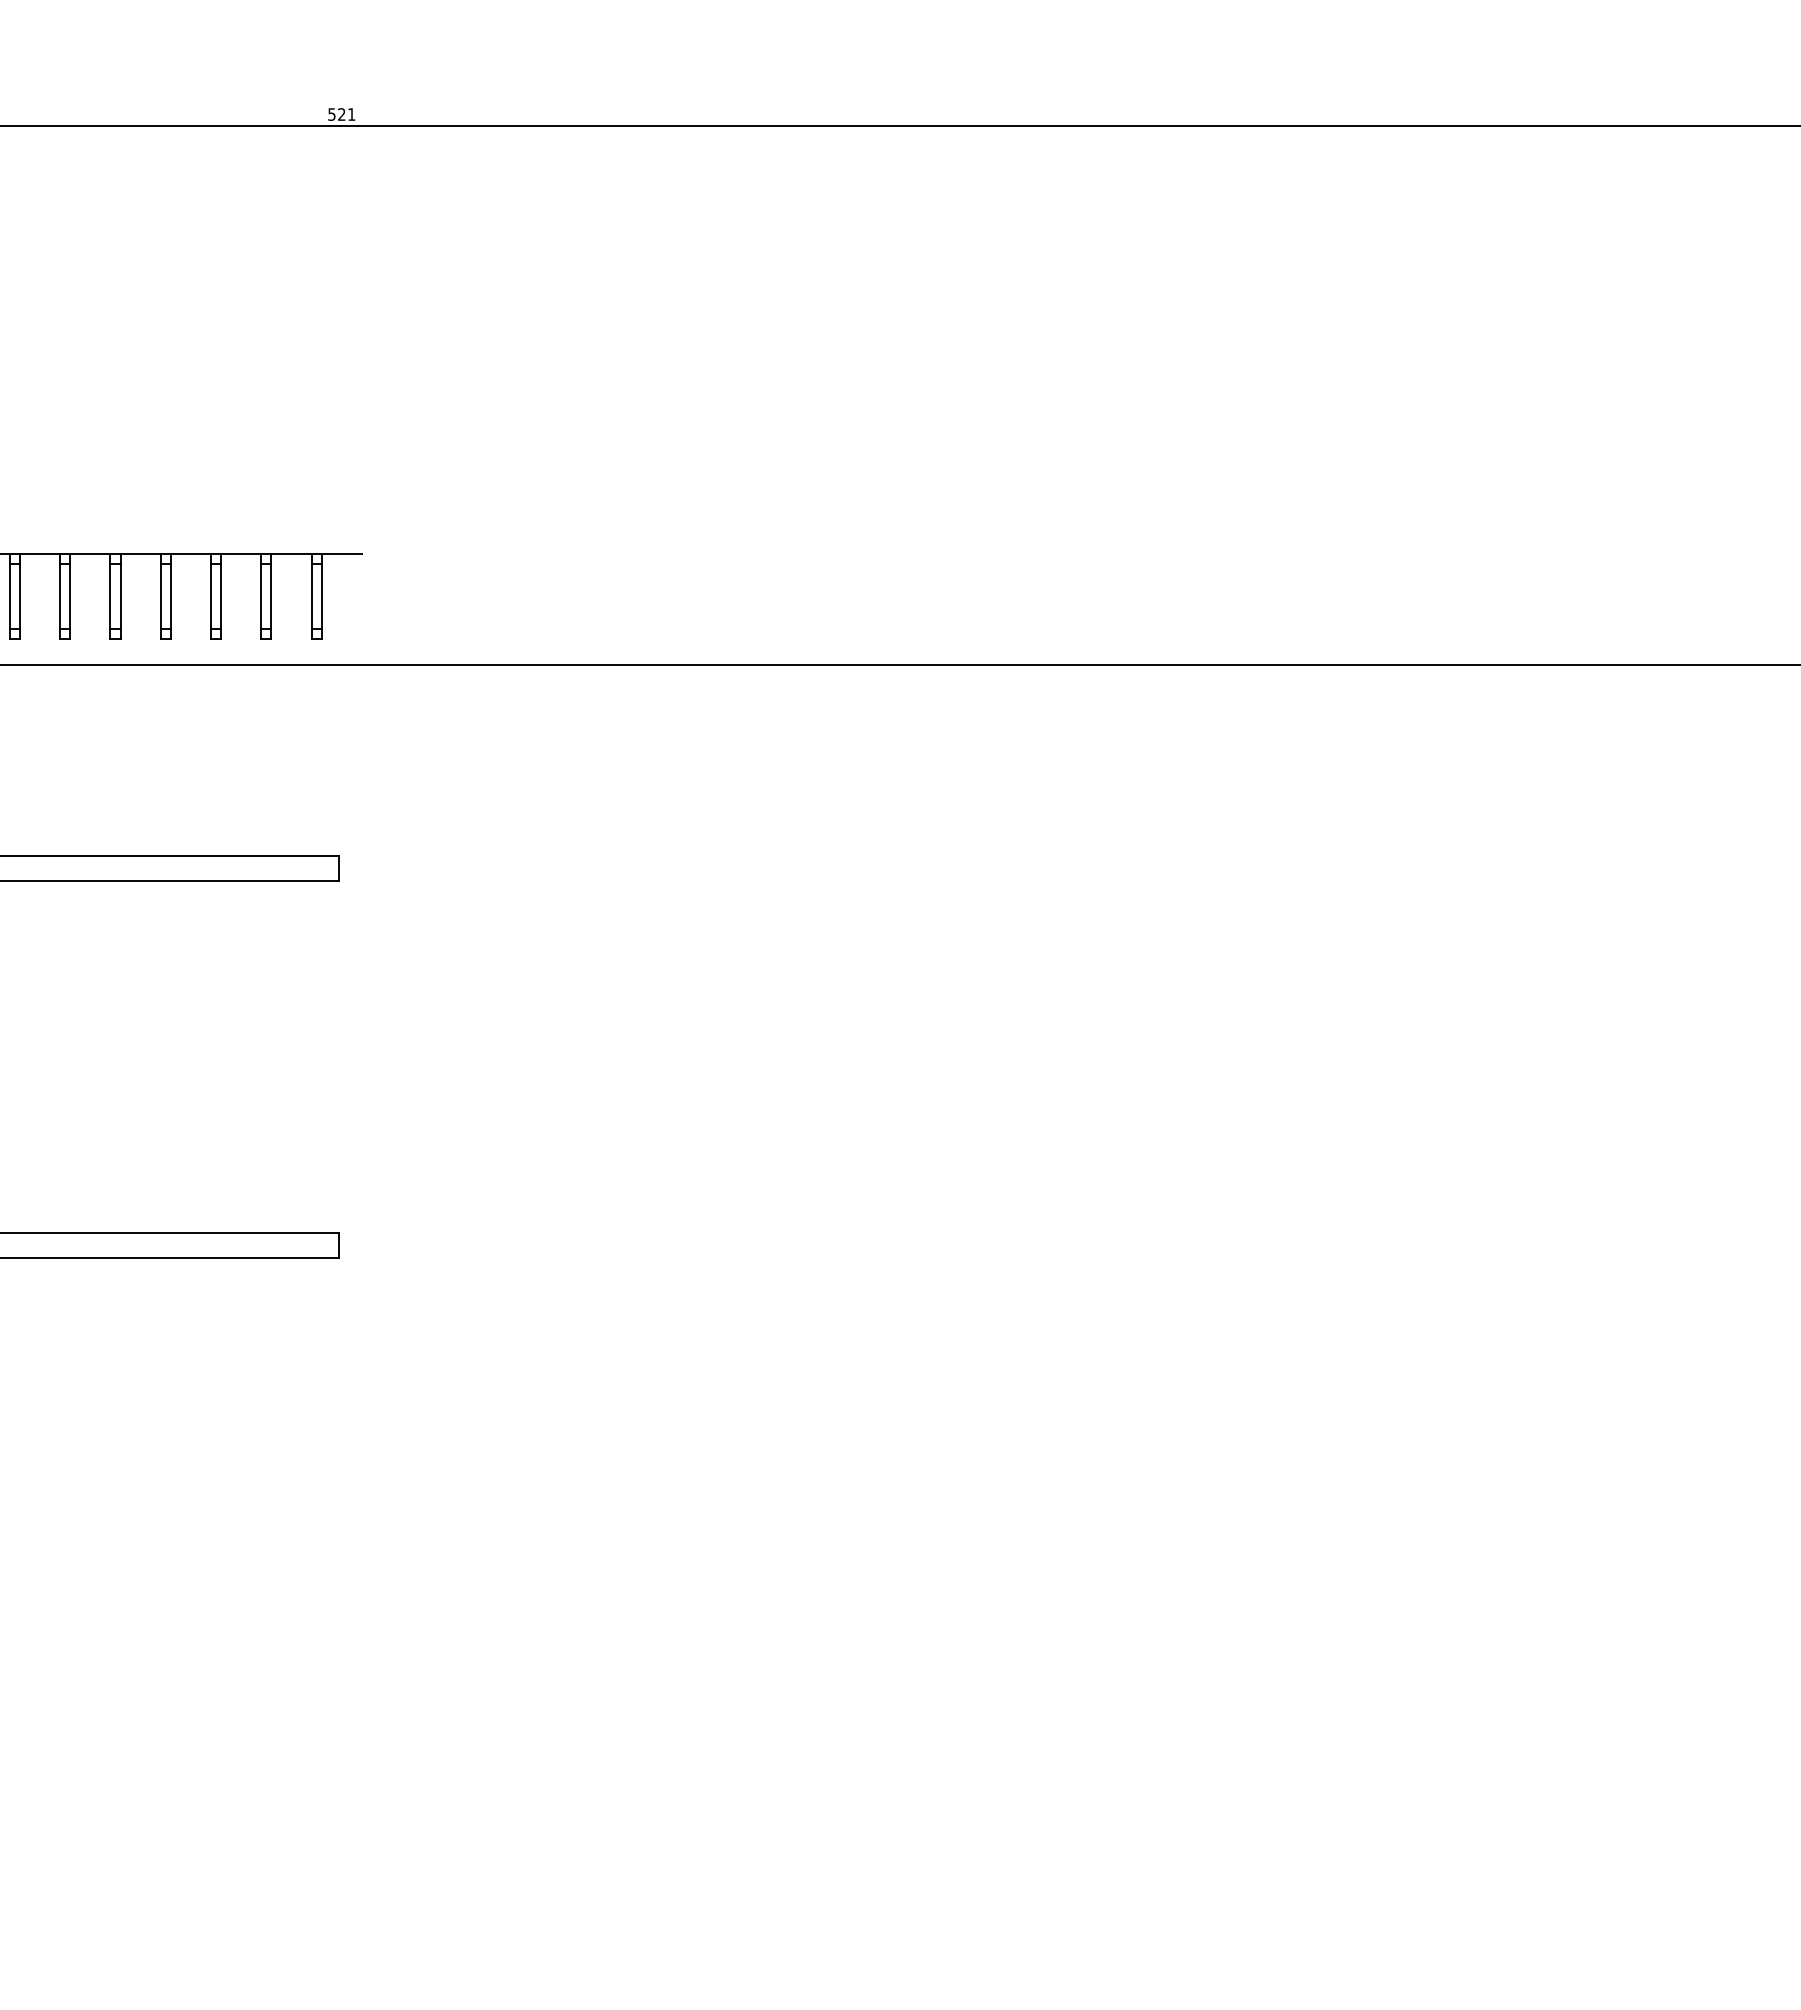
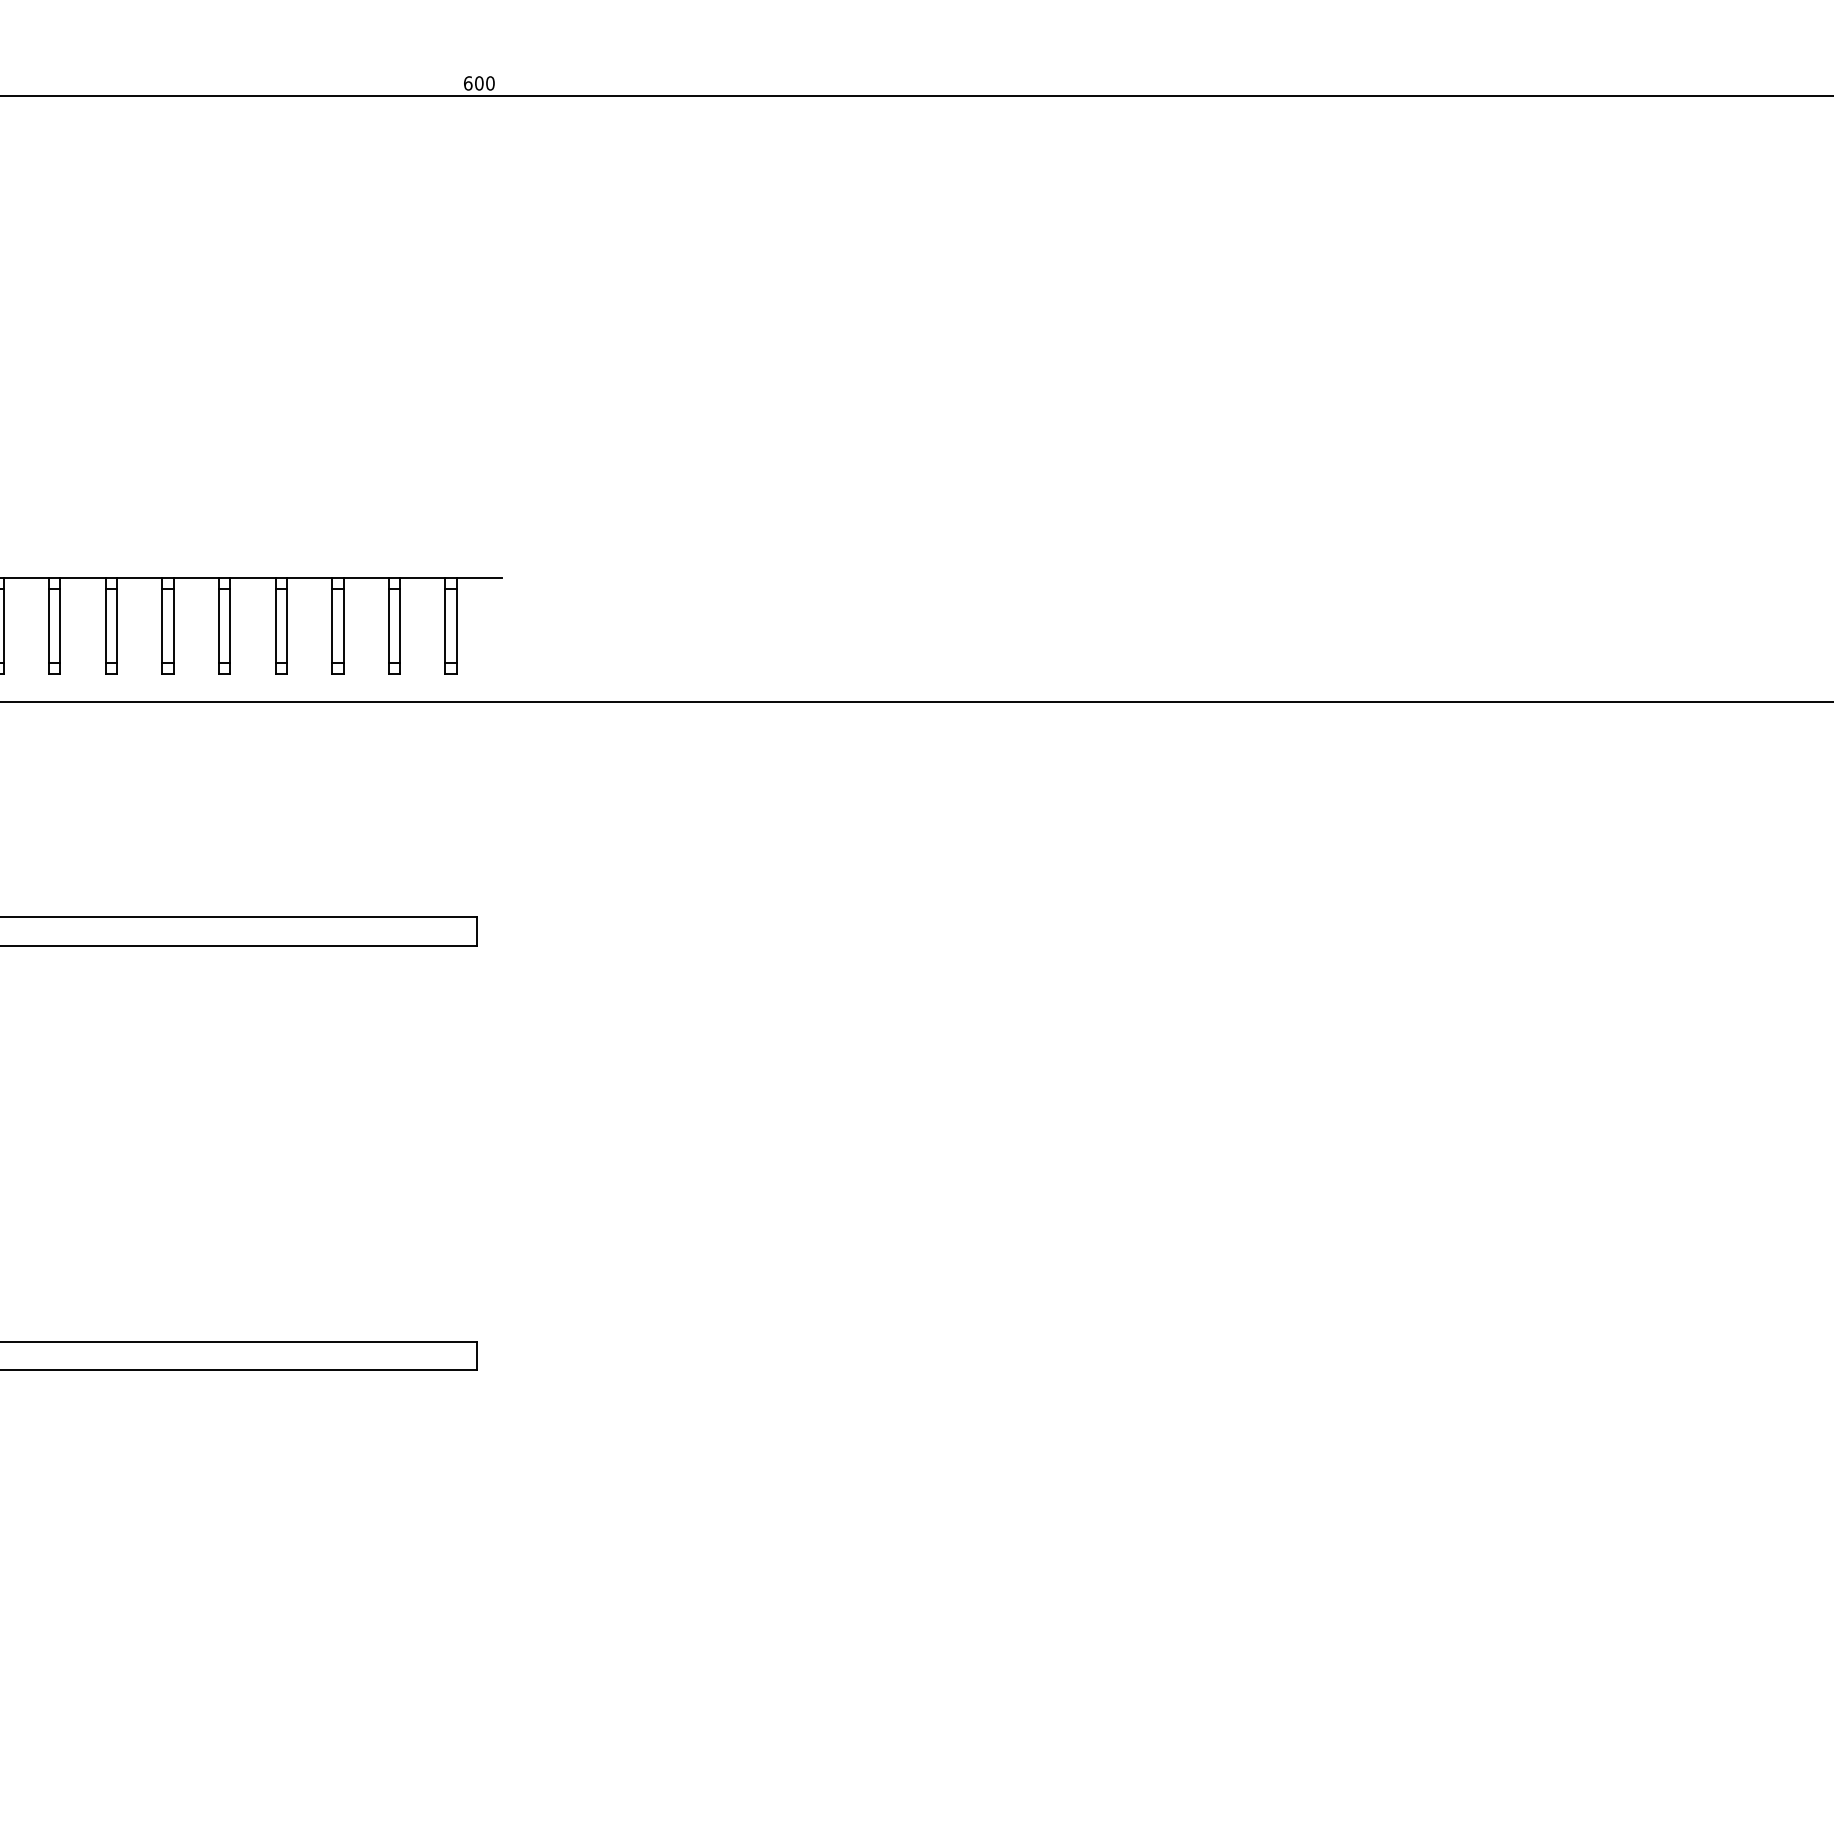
text: (341, 114) -> (478, 83), 521 -> 600

